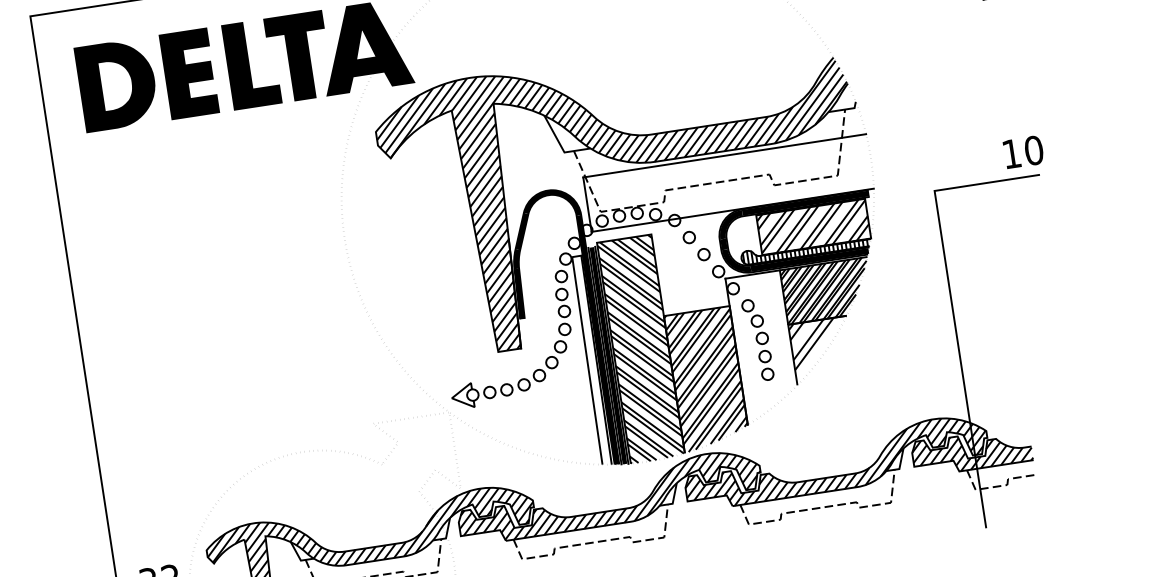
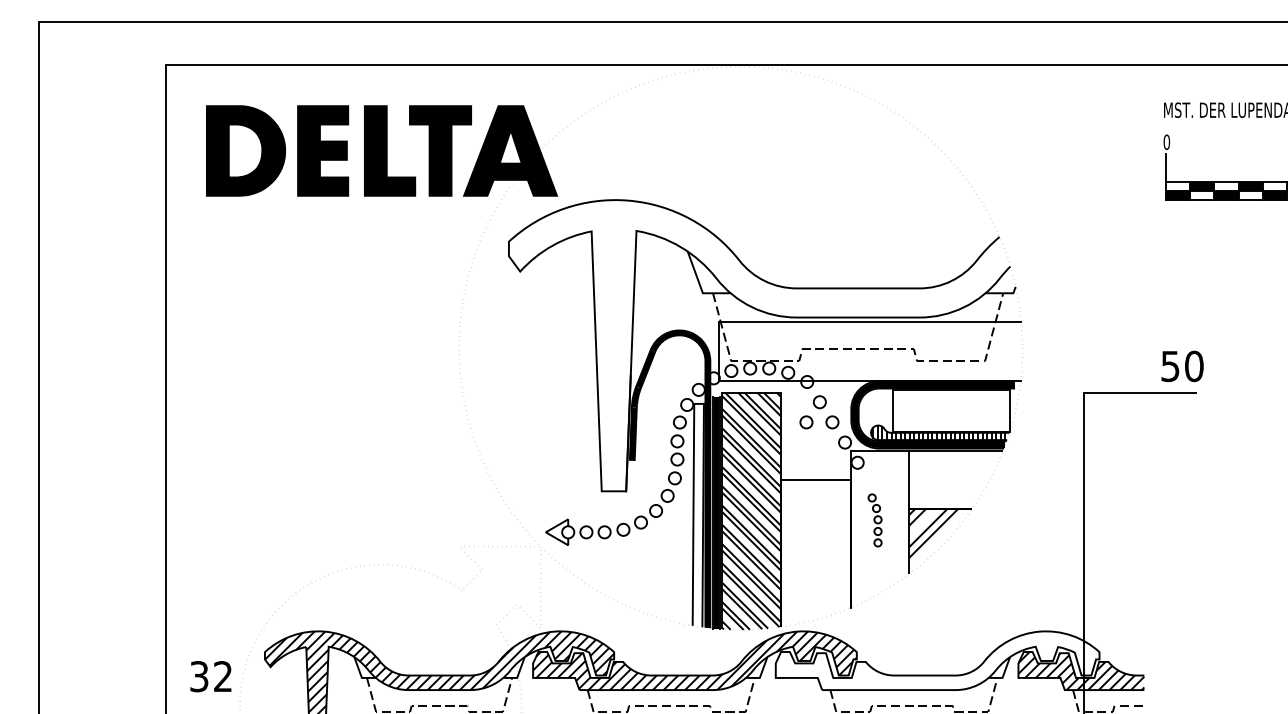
text: (1011, 154) -> (1170, 366), 10 -> 50
hatch: (623, 193) -> (758, 345), removed
hatch: (813, 226) -> (951, 410), removed
circle: (679, 258) -> (806, 422), added
hatch: (827, 291) -> (955, 480), removed
part: (757, 340) -> (874, 520), size x0.6
hatch: (706, 379) -> (815, 553), removed
hatch: (835, 462) -> (936, 660), removed

